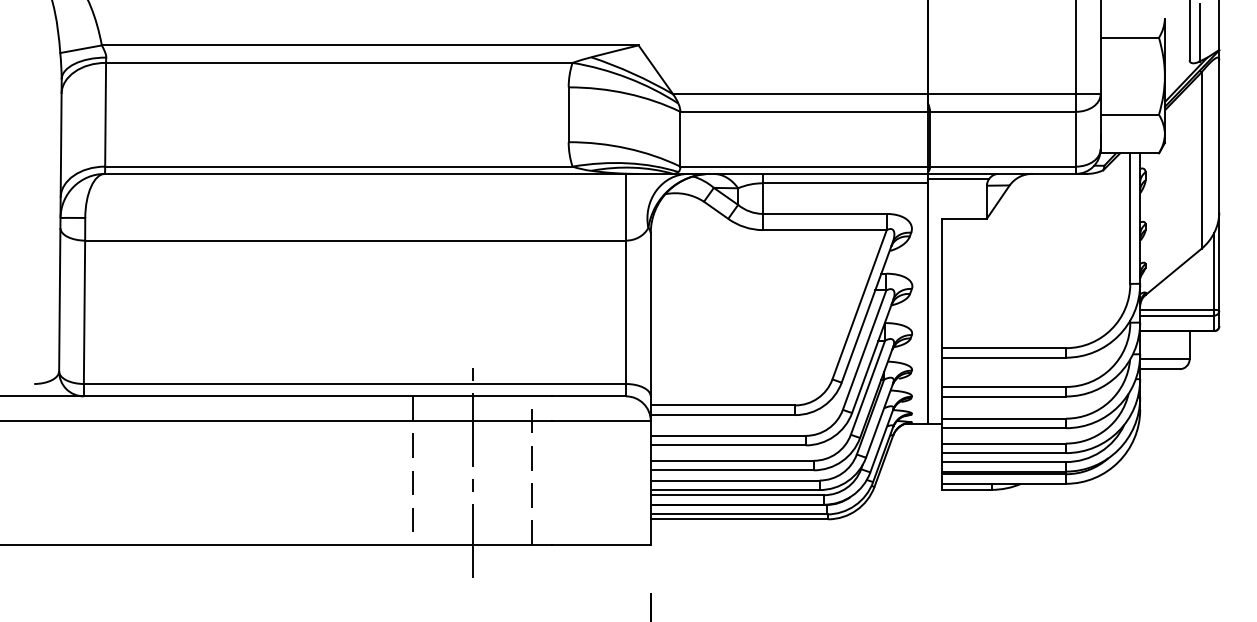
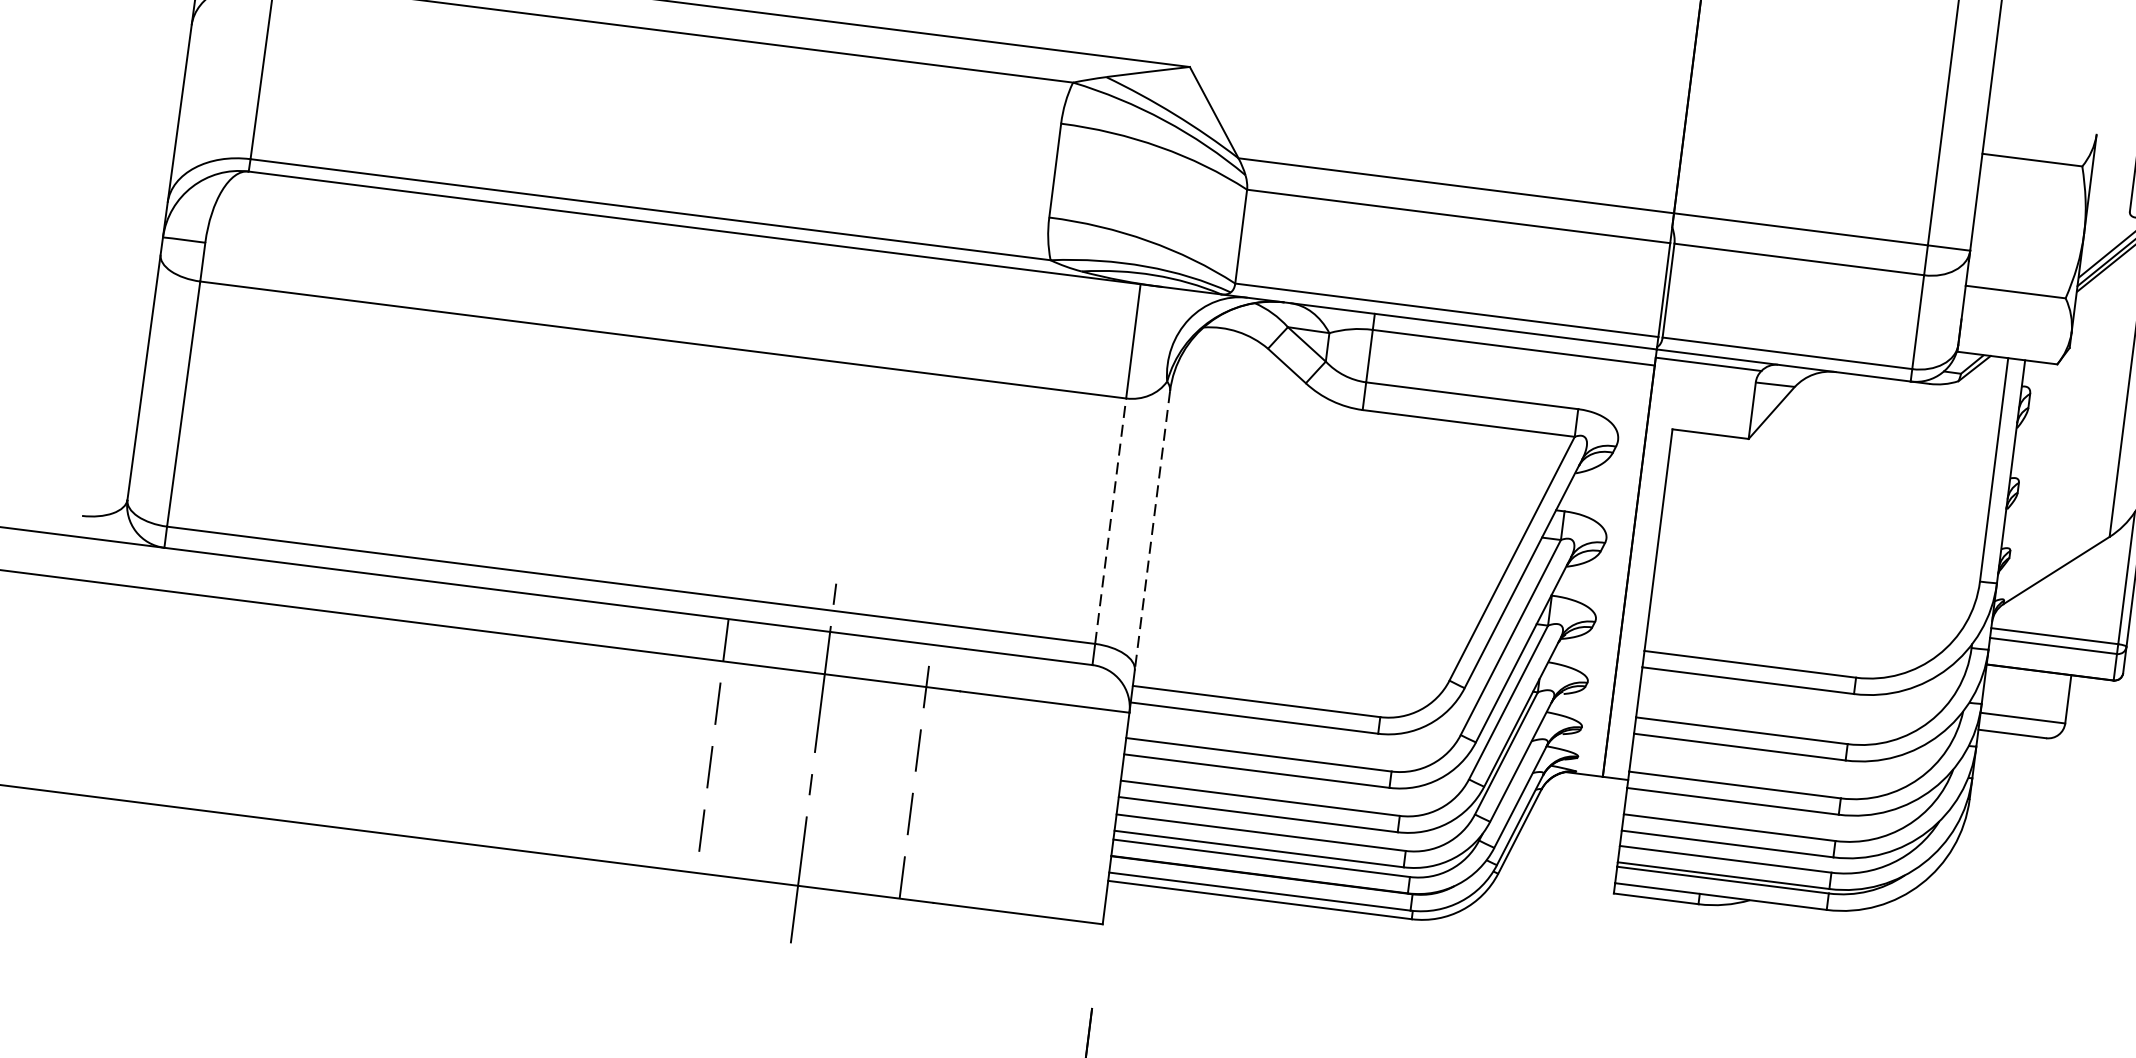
line: (626, 312) -> (1111, 521), solid -> dashed
line: (650, 314) -> (1152, 530), solid -> dashed

